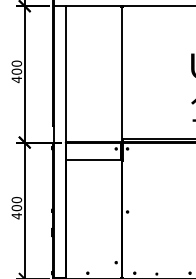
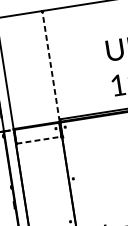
line: (121, 73) -> (50, 66), solid -> dashed
line: (94, 159) -> (39, 140), solid -> dashed

